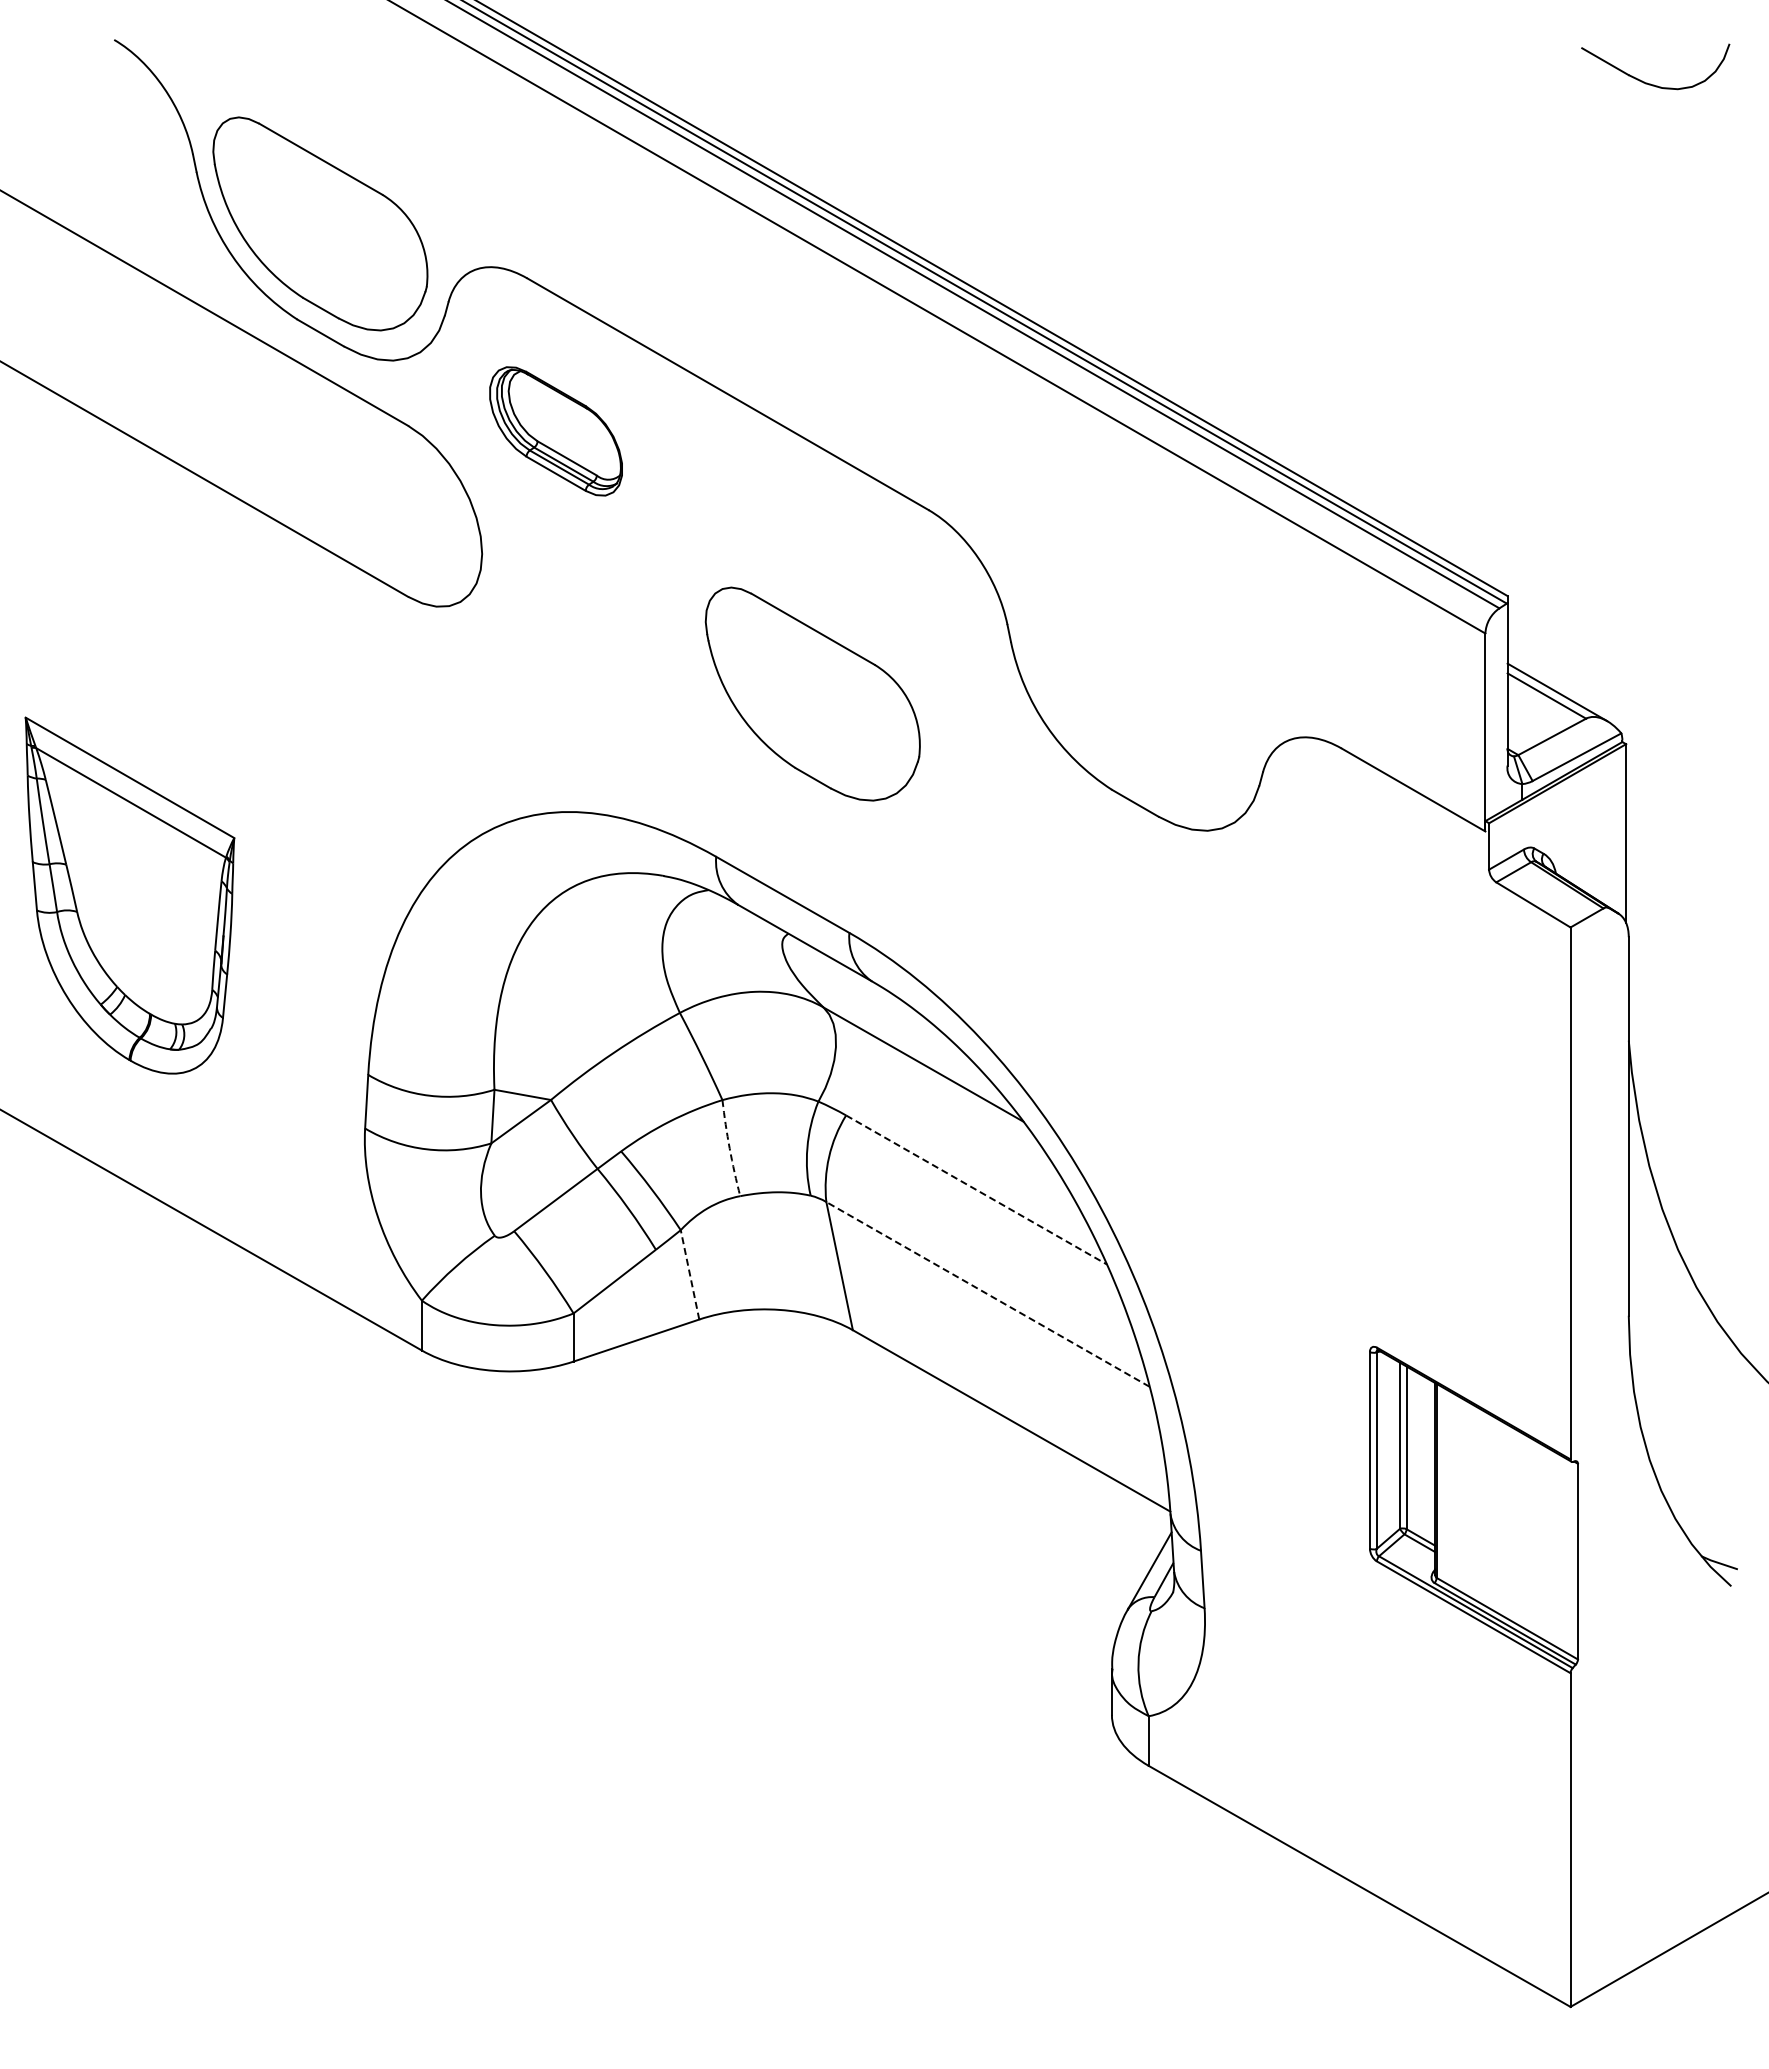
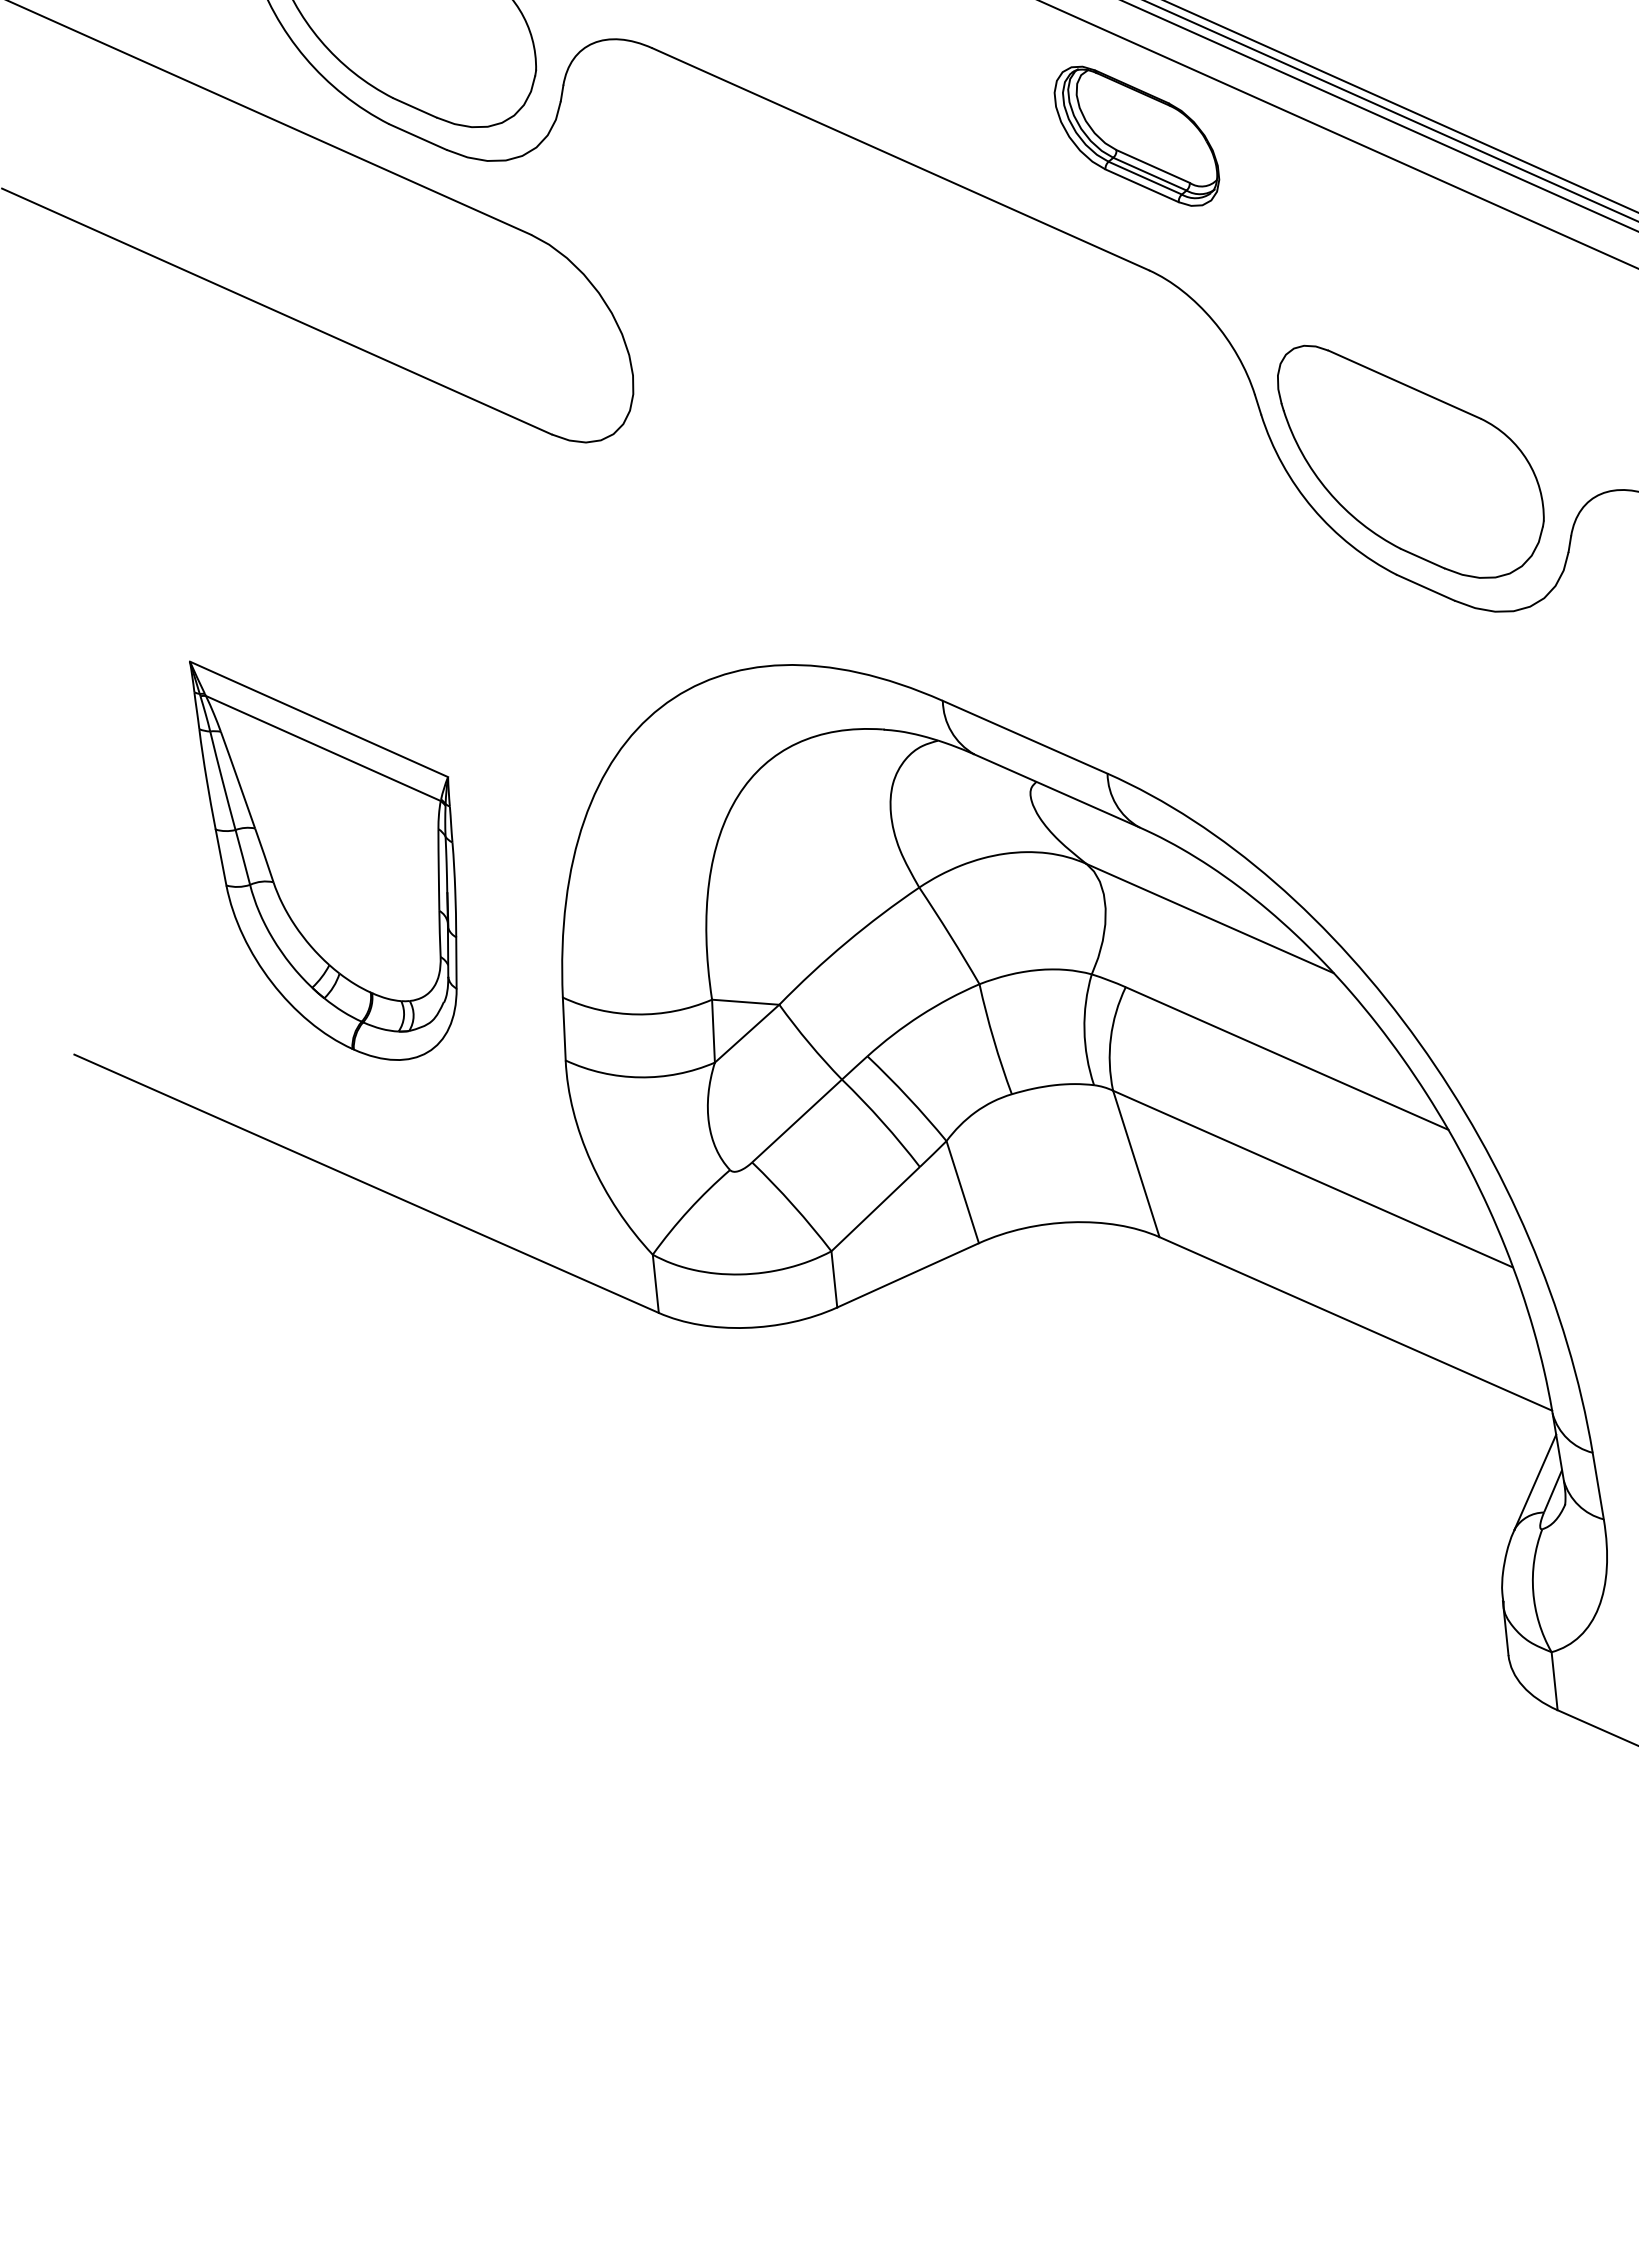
part: (555, 431) -> (1136, 136), moved
part: (812, 693) -> (1411, 459), moved
part: (129, 895) -> (332, 856), moved
arc: (729, 1148) -> (993, 1039), dashed -> solid
line: (977, 1190) -> (1288, 1058), dashed -> solid
line: (690, 1274) -> (963, 1191), dashed -> solid
line: (987, 1294) -> (1312, 1179), dashed -> solid

